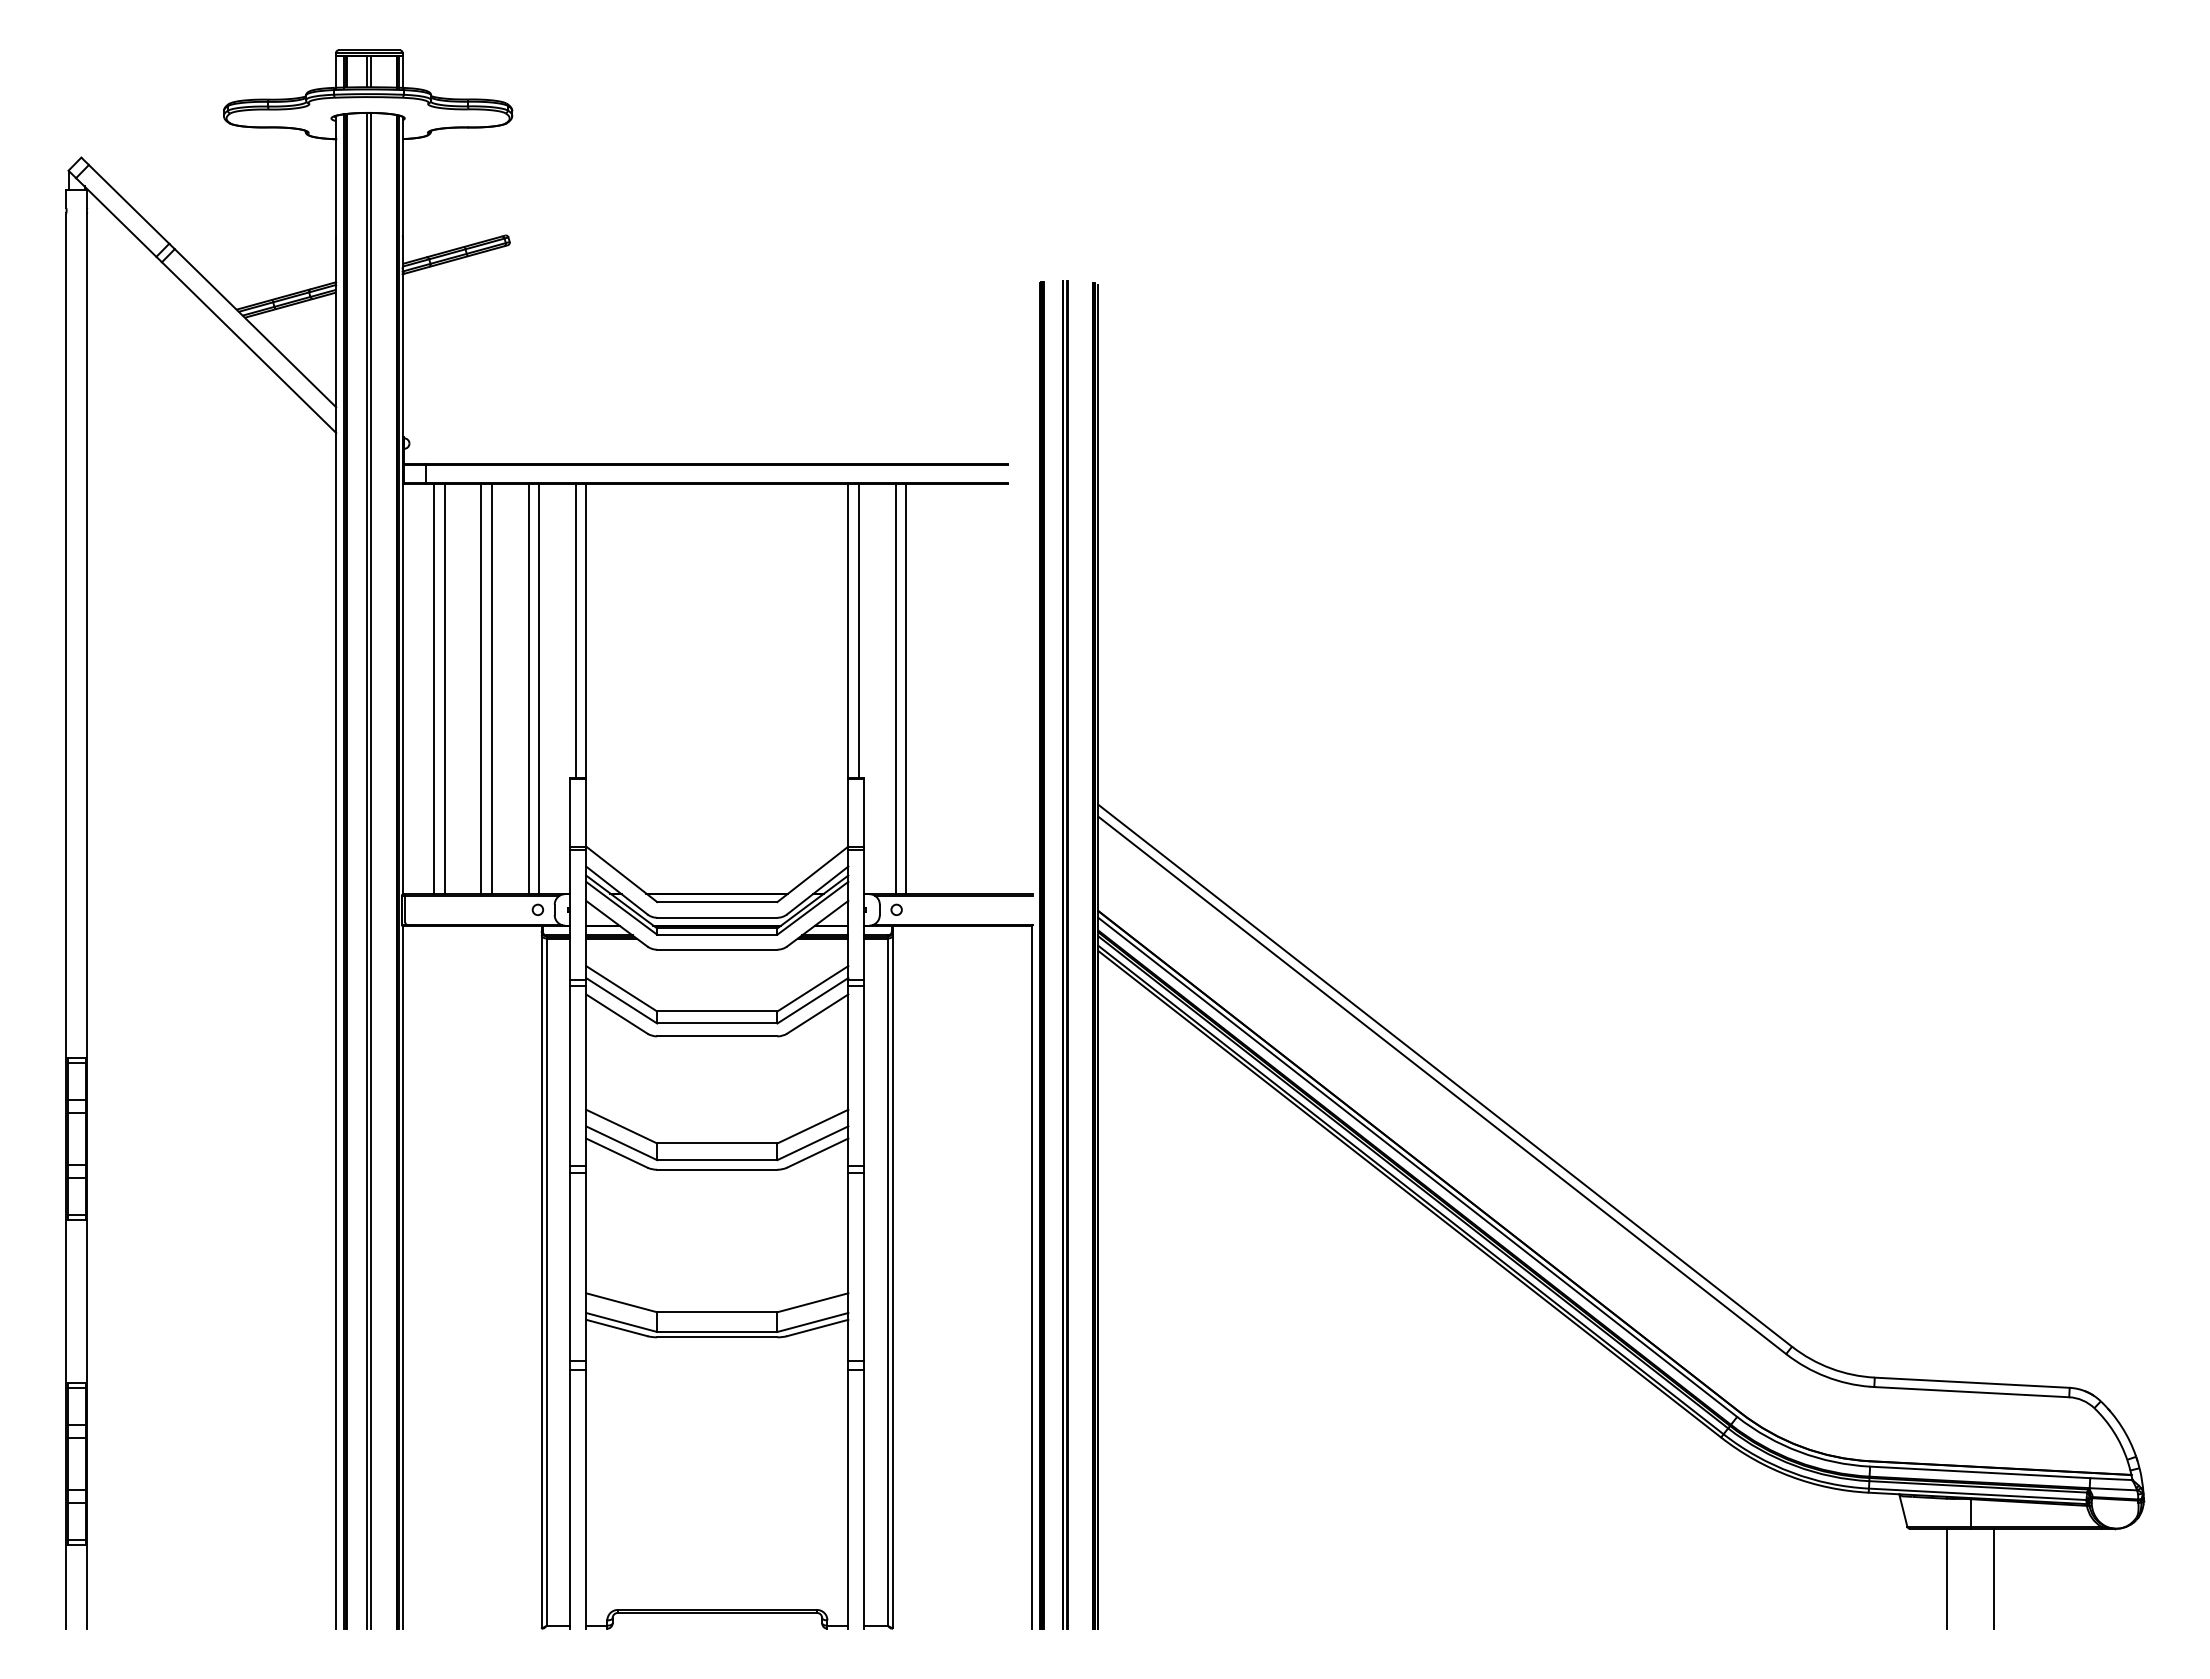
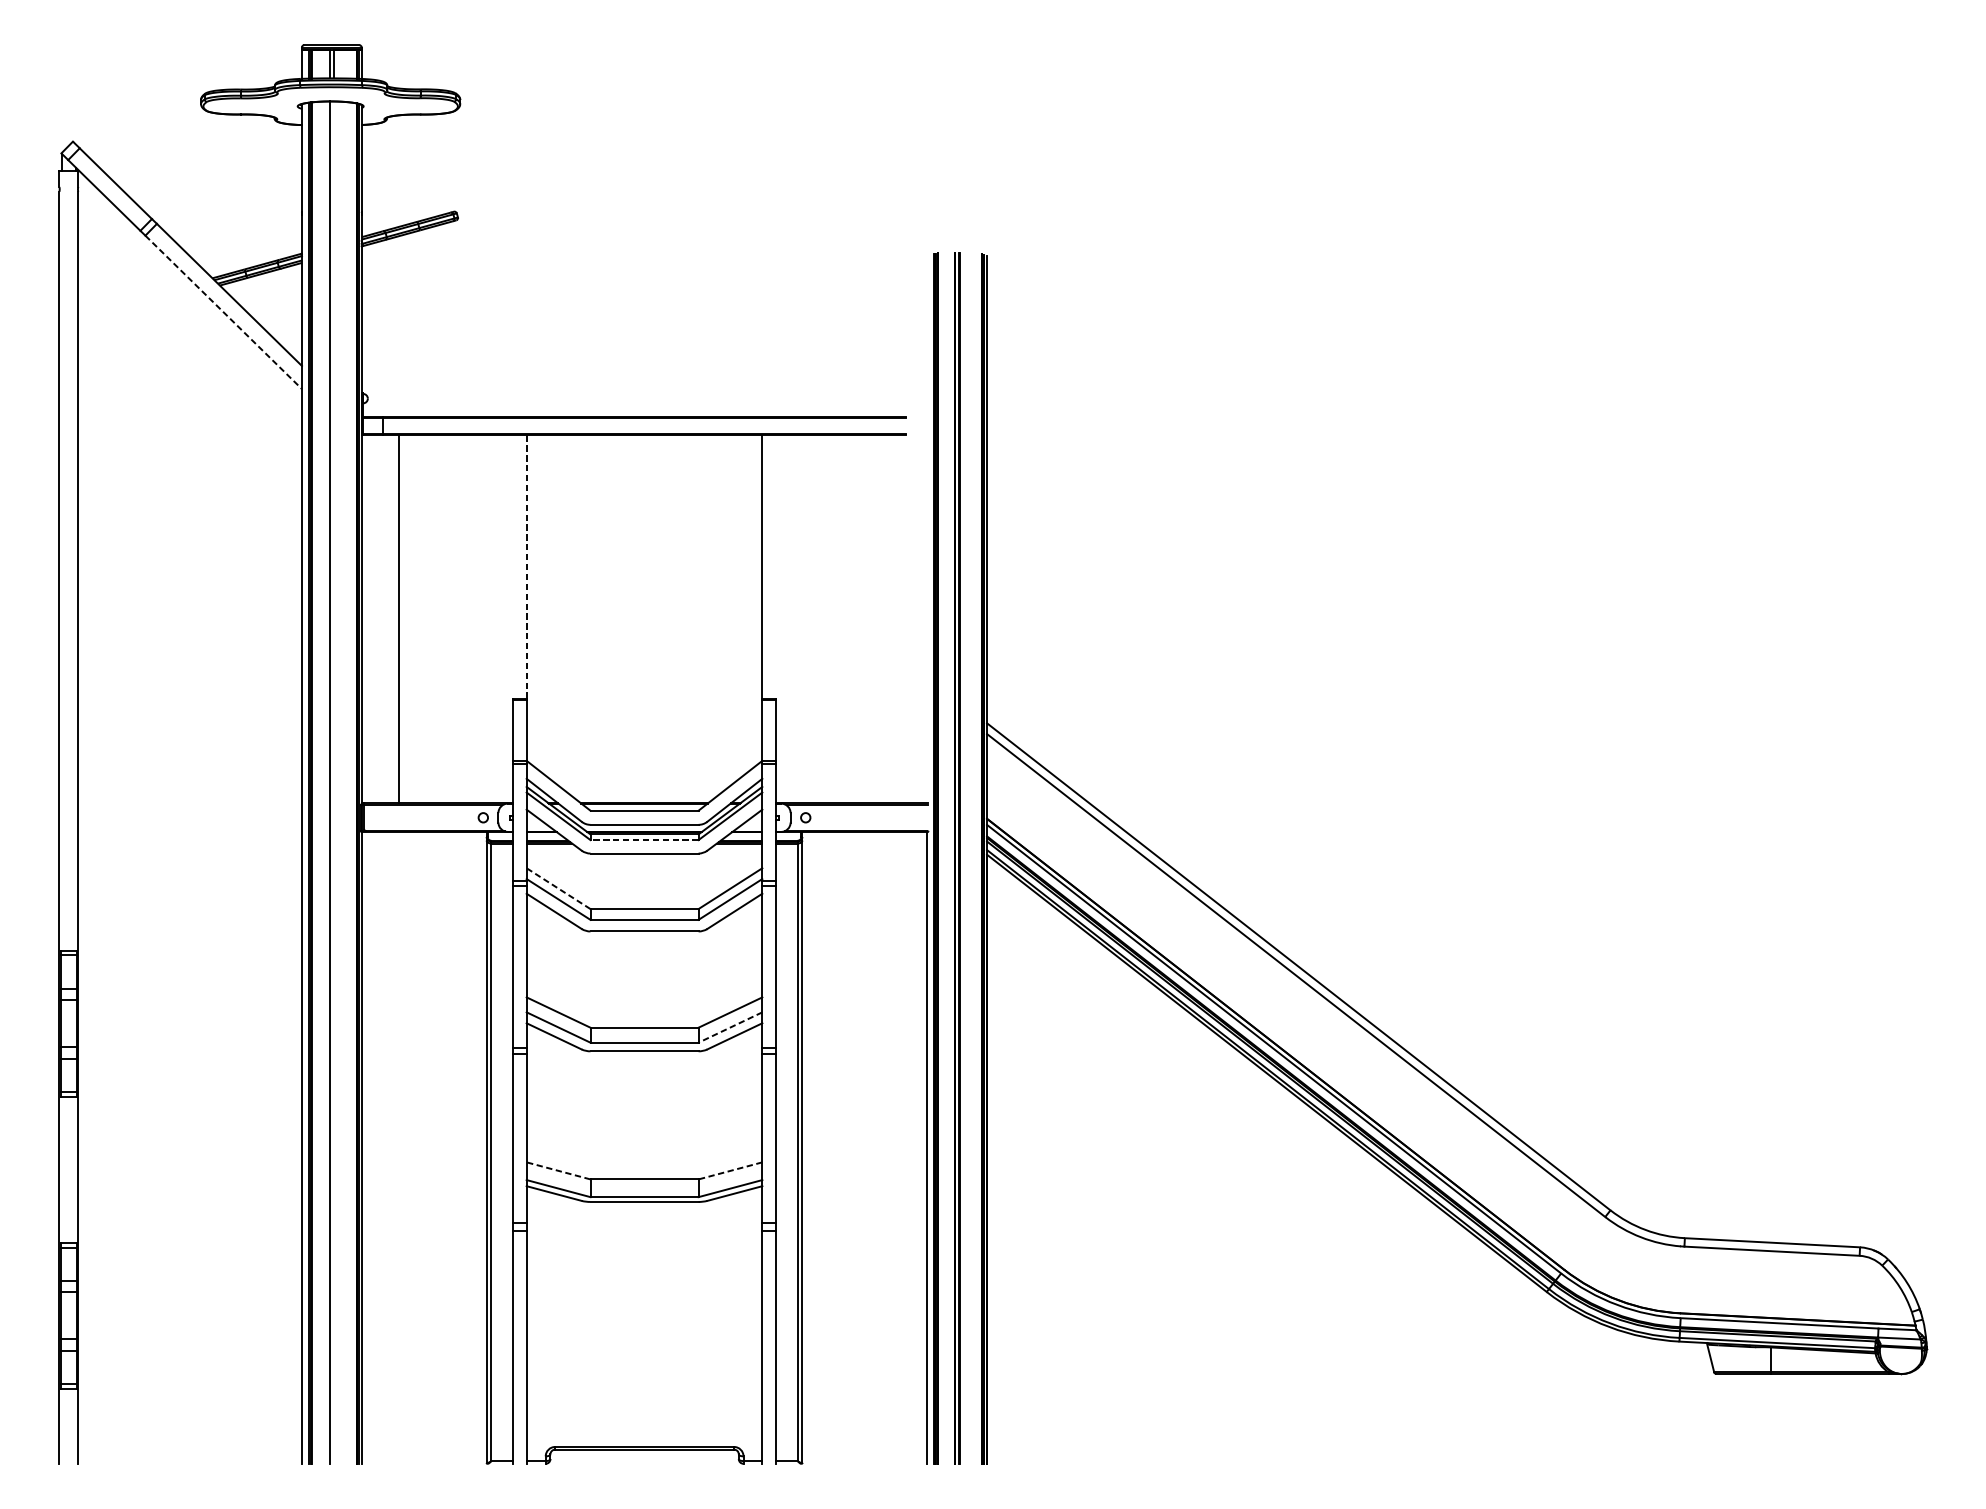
line: (249, 347) -> (224, 312), solid -> dashed
line: (575, 630) -> (517, 566), removed
line: (858, 630) -> (771, 566), removed
line: (586, 631) -> (526, 567), solid -> dashed
line: (434, 688) -> (390, 618), removed
line: (481, 688) -> (432, 618), removed
line: (491, 688) -> (441, 618), removed
line: (528, 688) -> (474, 618), removed
line: (539, 688) -> (484, 618), removed
line: (895, 688) -> (804, 618), removed
line: (906, 688) -> (814, 618), removed
line: (371, 870) -> (333, 782), removed
line: (716, 934) -> (643, 839), solid -> dashed
line: (621, 988) -> (558, 888), solid -> dashed
line: (812, 1143) -> (730, 1027), solid -> dashed
line: (621, 1302) -> (558, 1170), solid -> dashed
line: (812, 1302) -> (730, 1170), solid -> dashed
line: (1947, 1578) -> (1750, 1418), removed
line: (1994, 1578) -> (1792, 1418), removed

